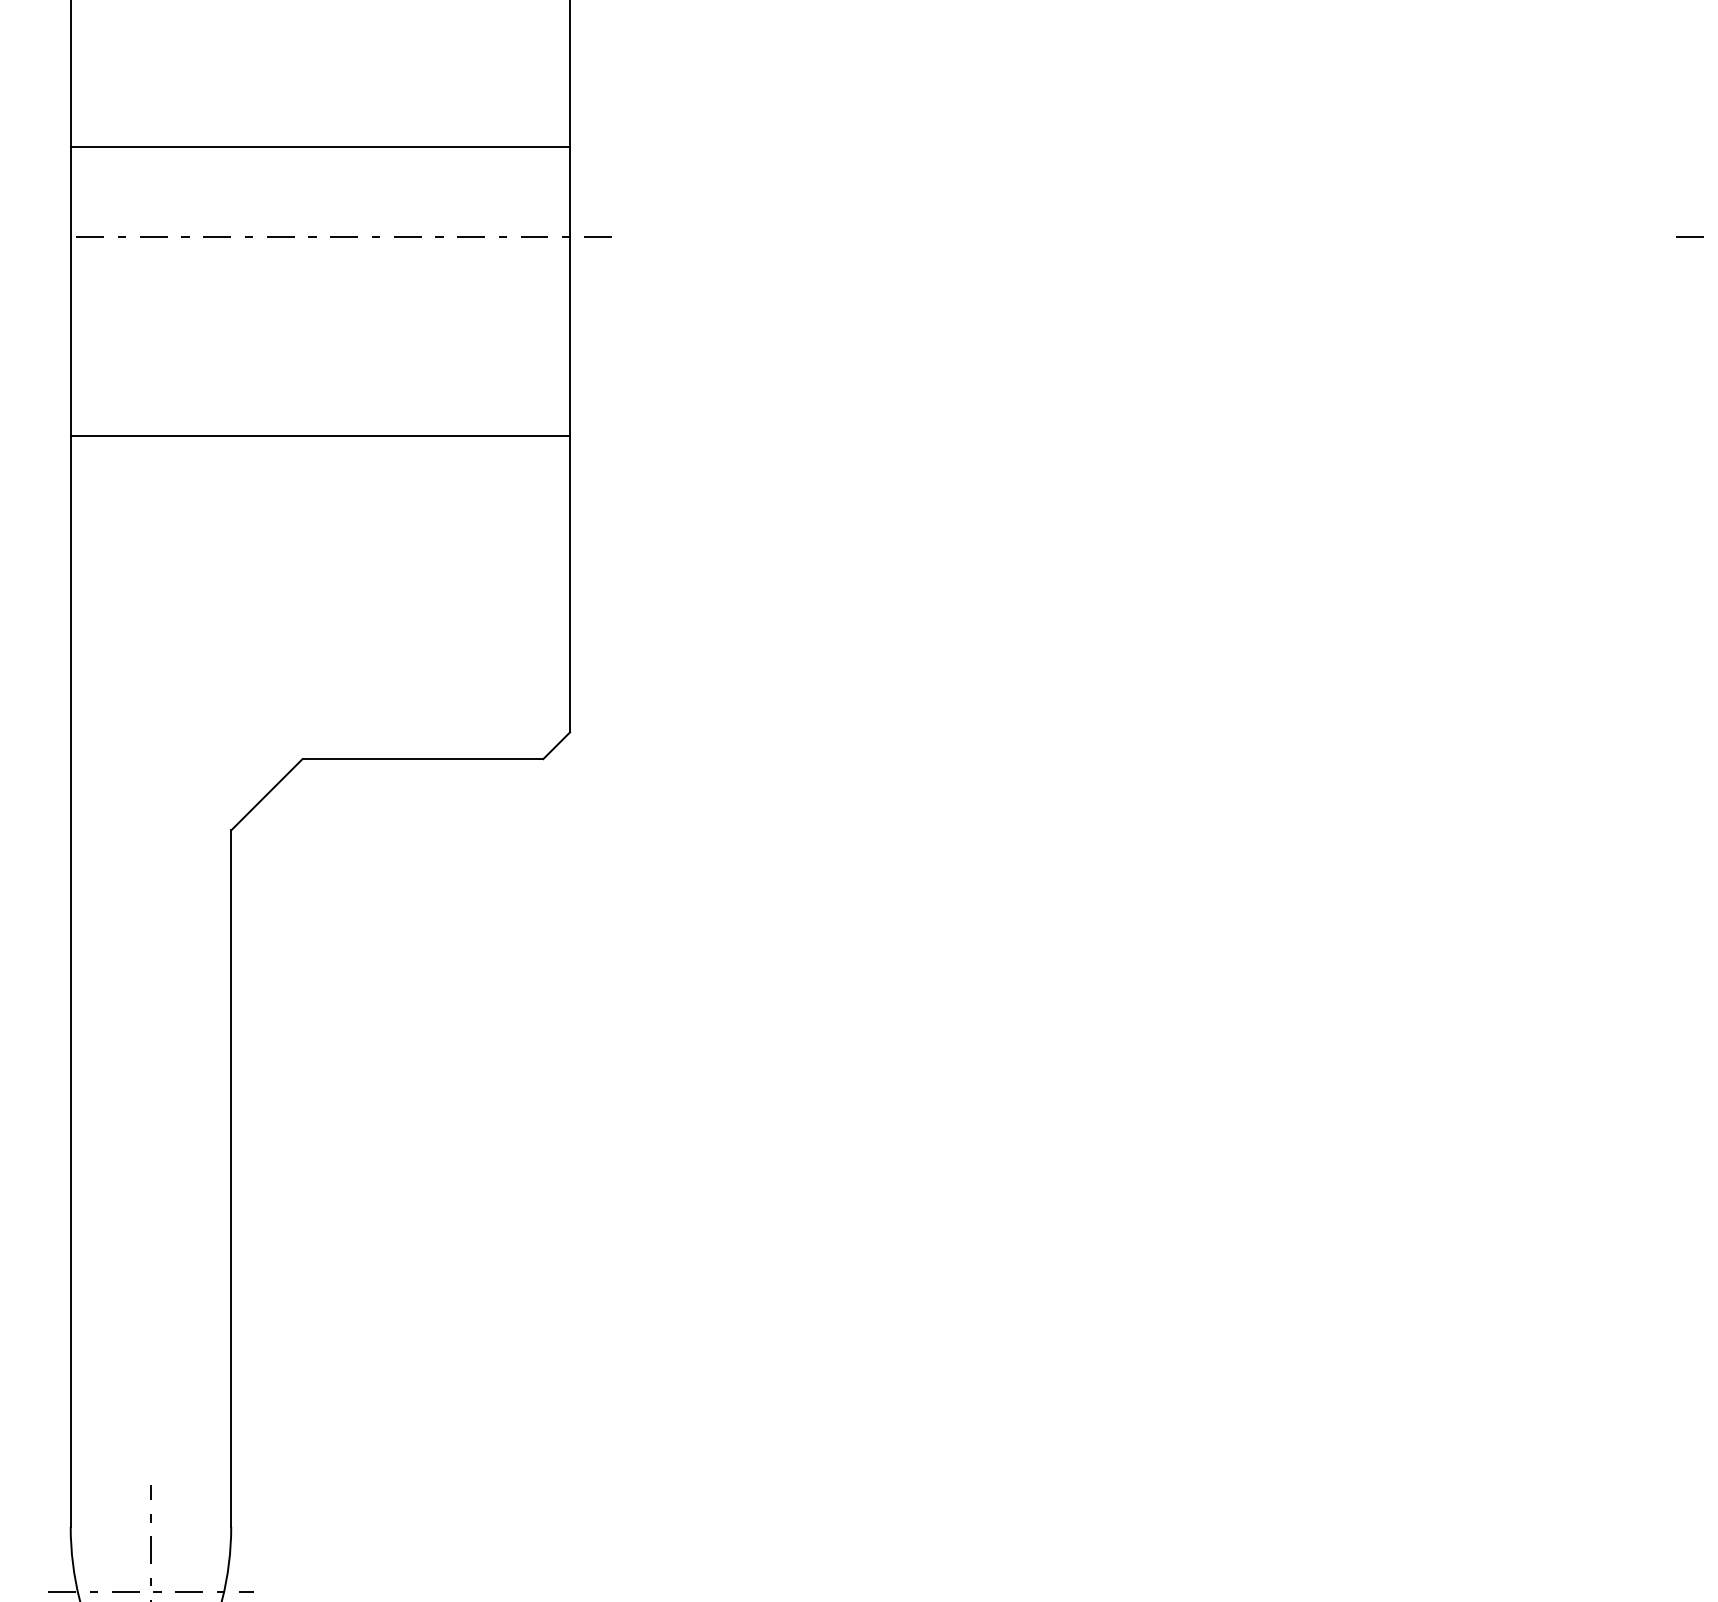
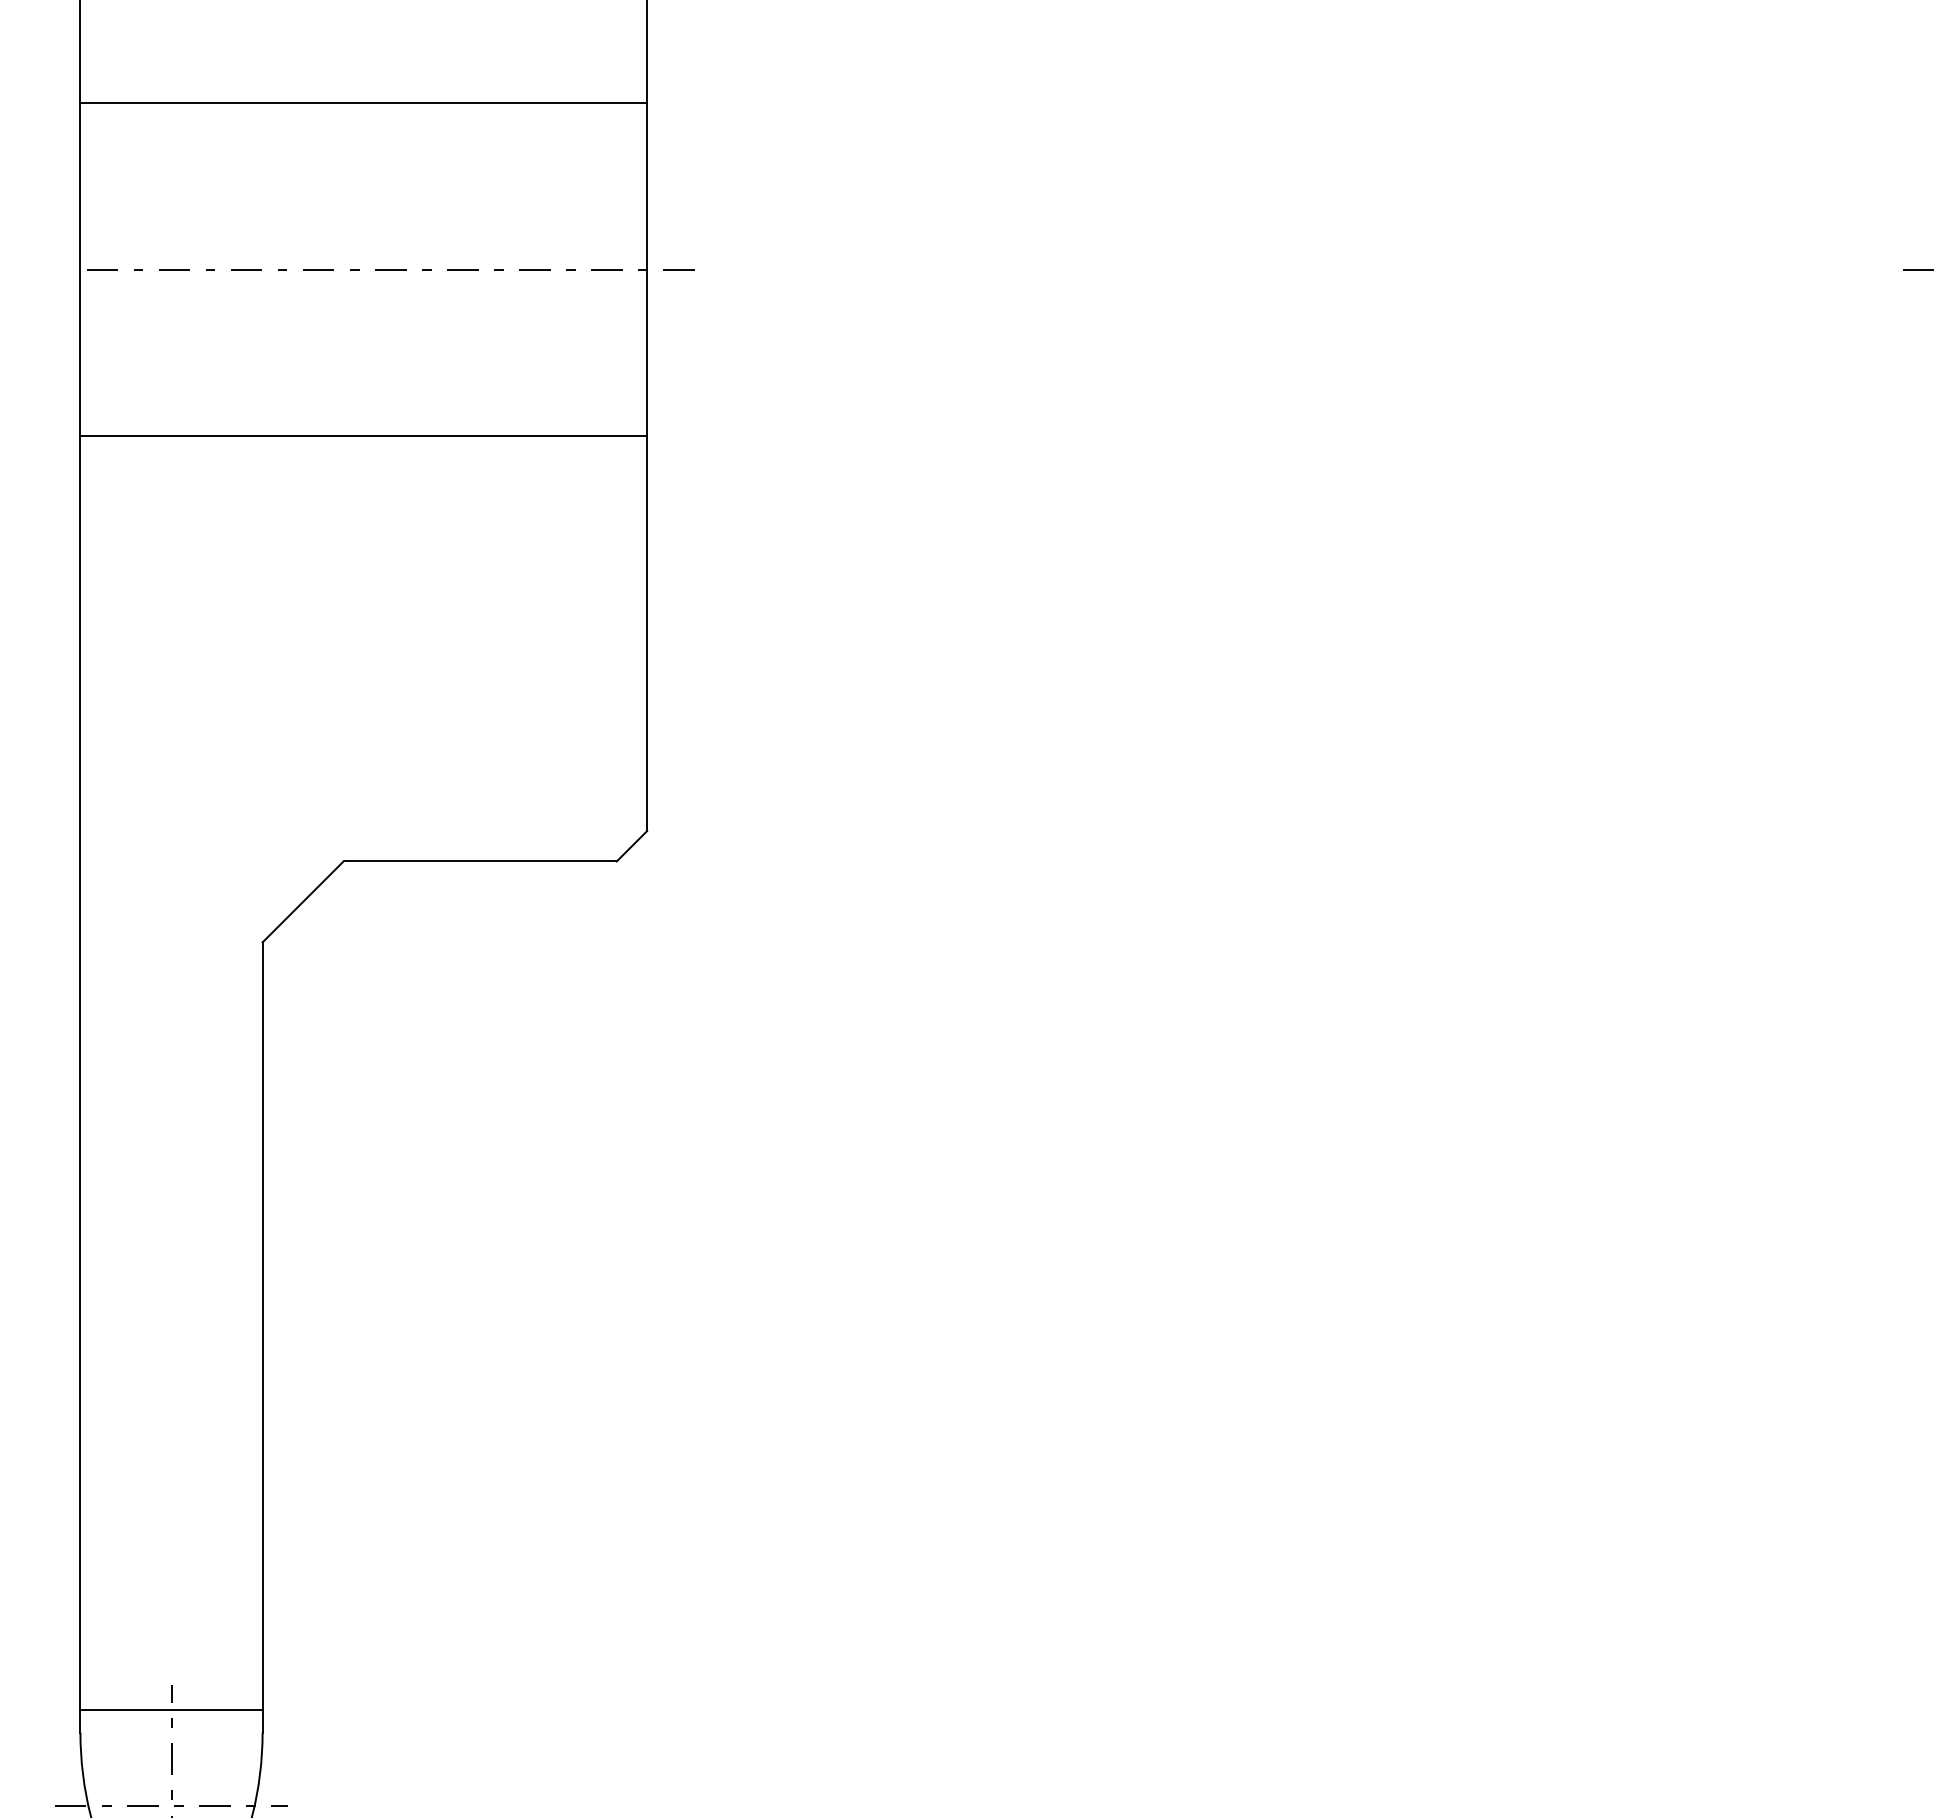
line: (320, 147) -> (363, 102), moved
line: (320, 435) -> (363, 436), moved
line: (150, 1506) -> (170, 1709), added

